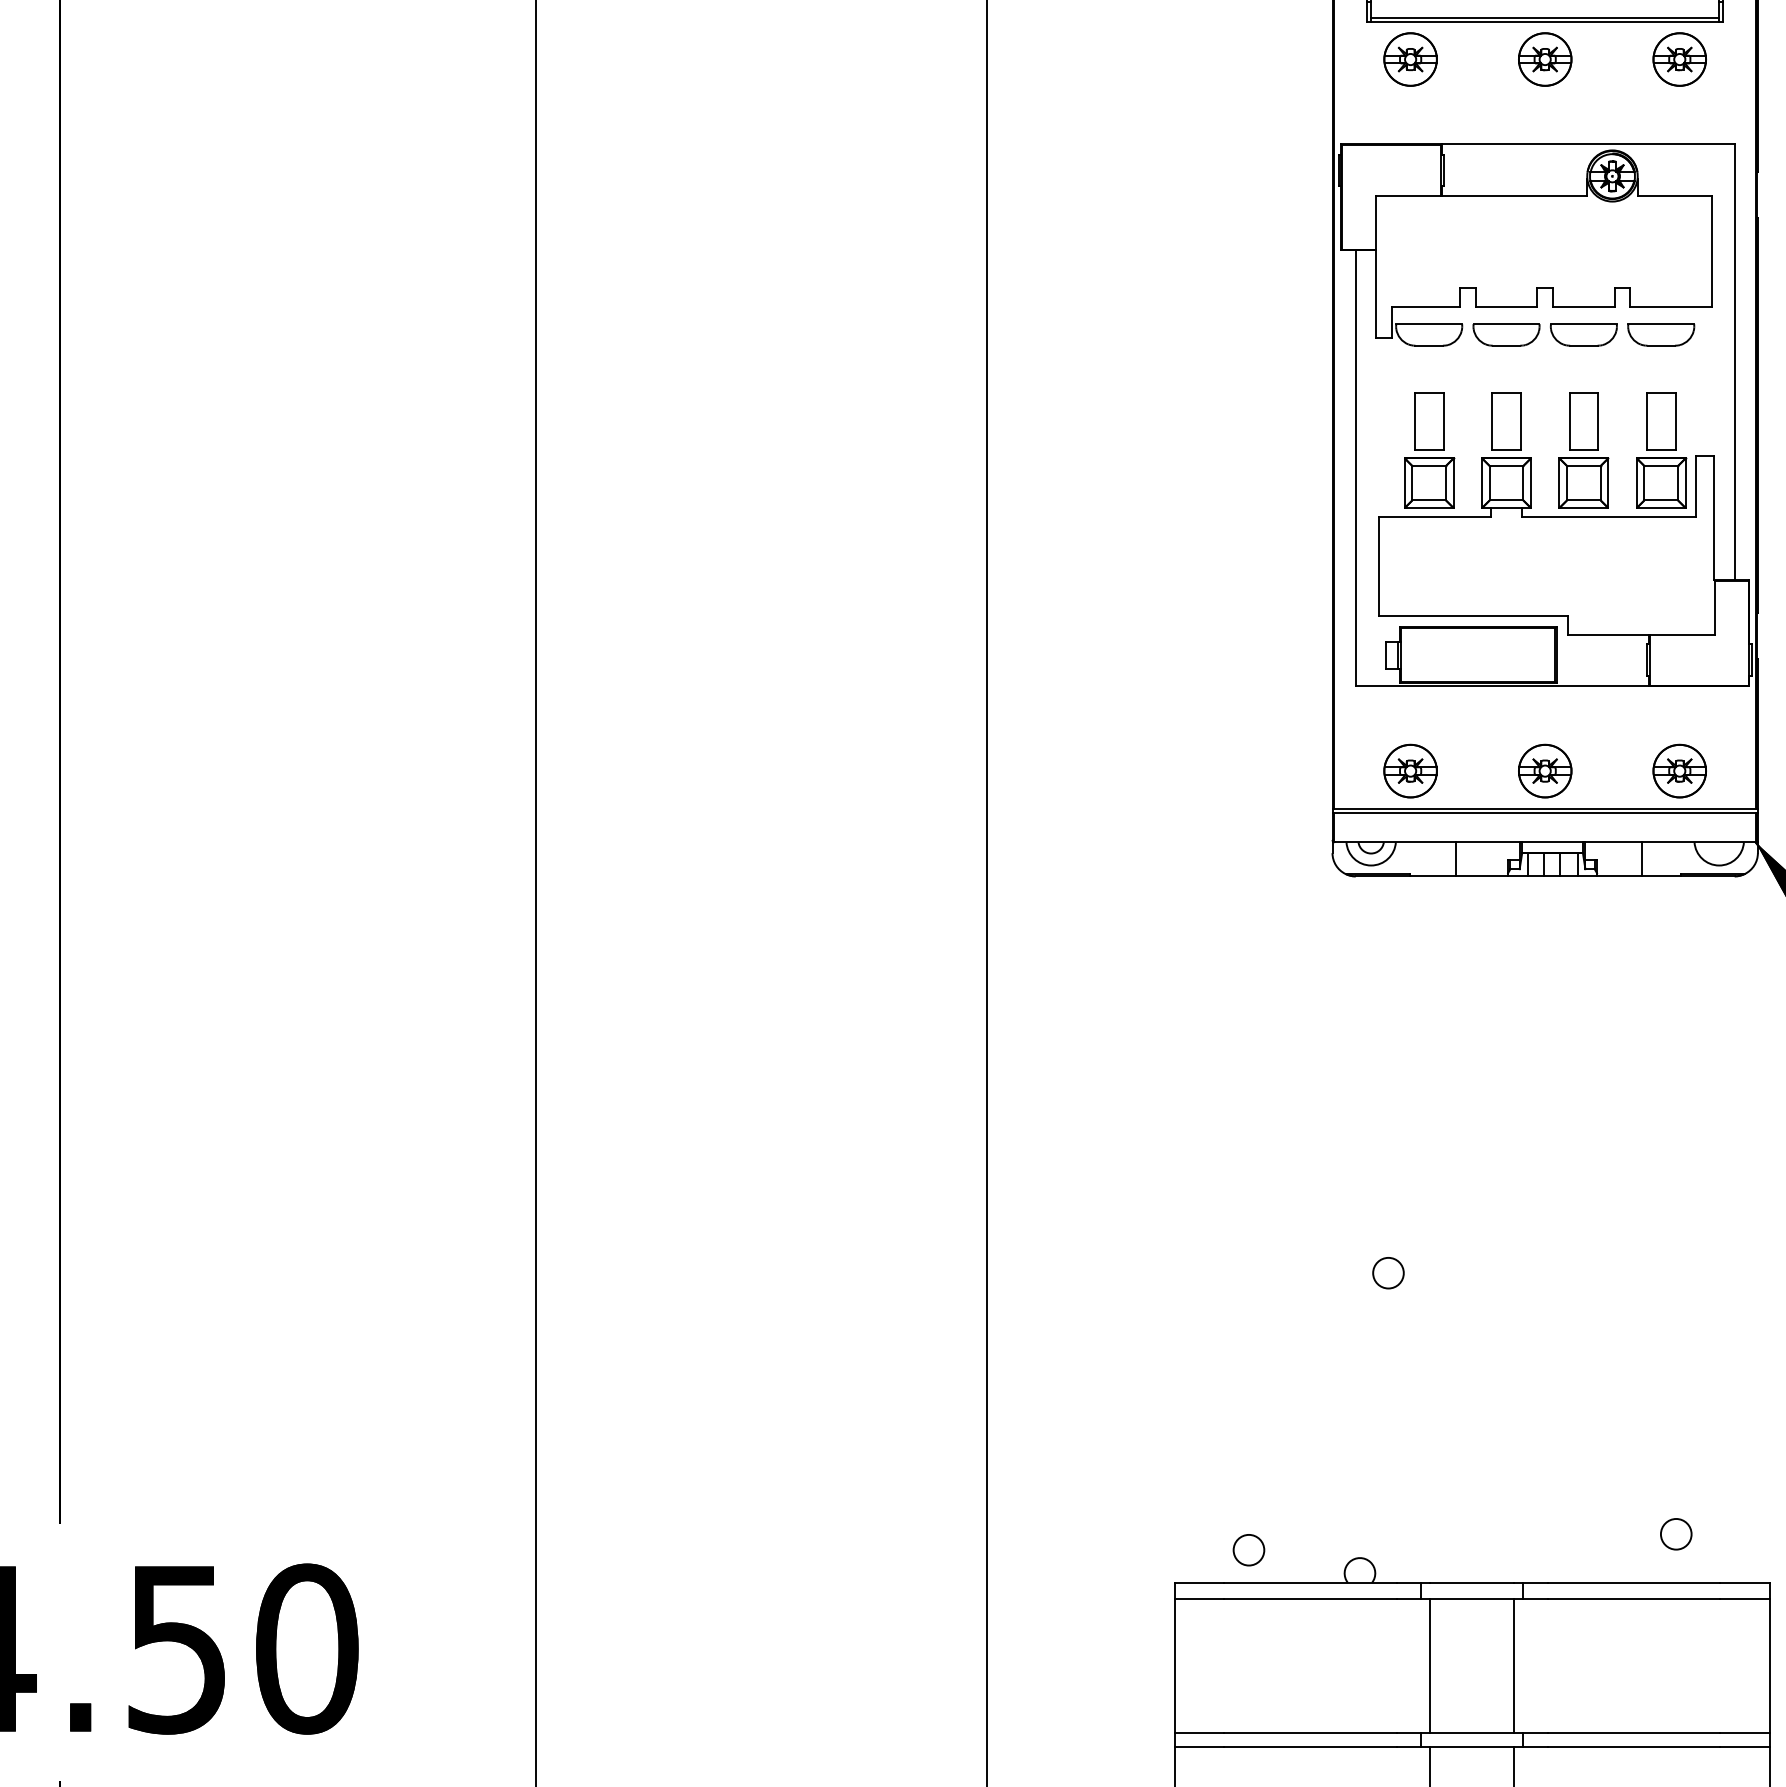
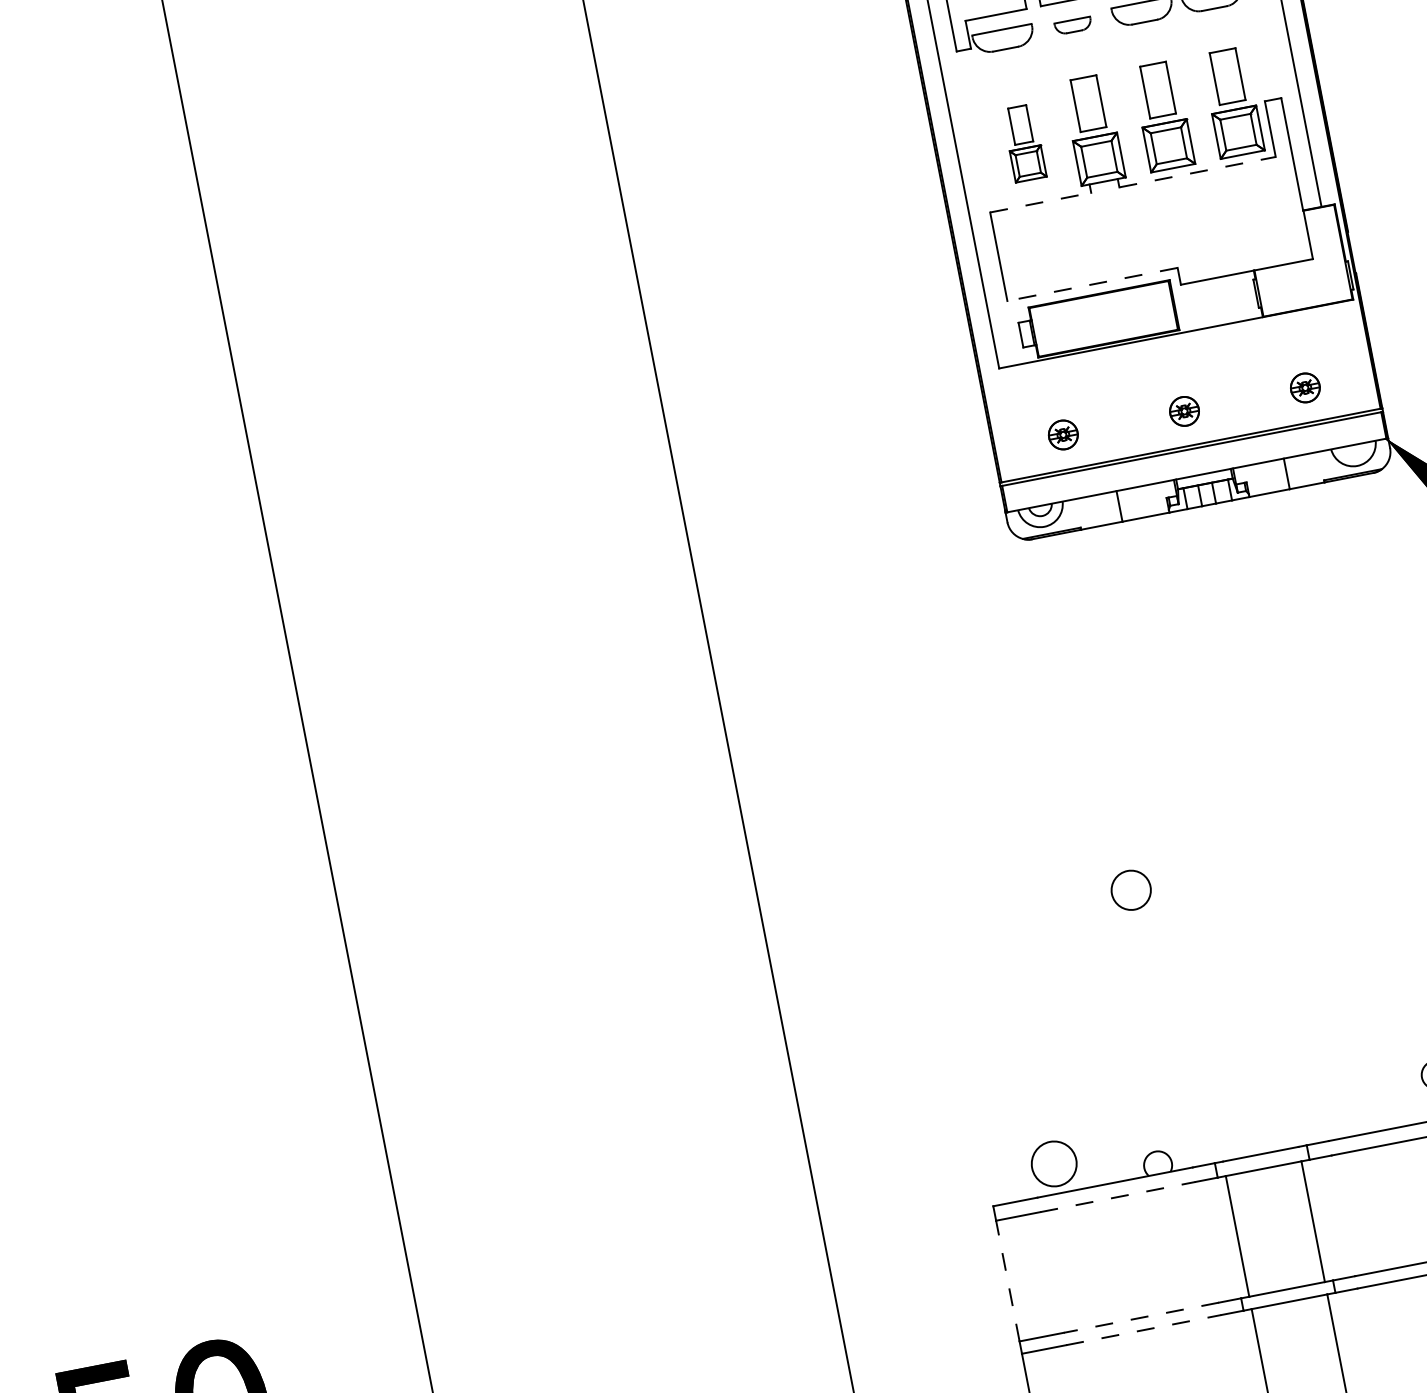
part: (1506, 334) -> (1073, 25), size x0.6
part: (1429, 450) -> (1024, 143), size x0.7
line: (1435, 517) -> (1041, 202), solid -> dashed
line: (1609, 517) -> (1197, 172), solid -> dashed
line: (1473, 615) -> (1092, 284), solid -> dashed
part: (1410, 770) -> (1063, 434), size x0.6
part: (1545, 770) -> (1184, 410), size x0.6
part: (1679, 770) -> (1305, 387), size x0.6
circle: (1388, 1273) -> (1131, 890), size x1.4
circle: (1248, 1549) -> (1053, 1163), size x1.6
line: (1310, 1598) -> (1118, 1196), solid -> dashed
line: (1174, 1665) -> (1007, 1280), solid -> dashed
line: (1309, 1733) -> (1140, 1318), solid -> dashed
line: (1310, 1746) -> (1143, 1329), solid -> dashed

